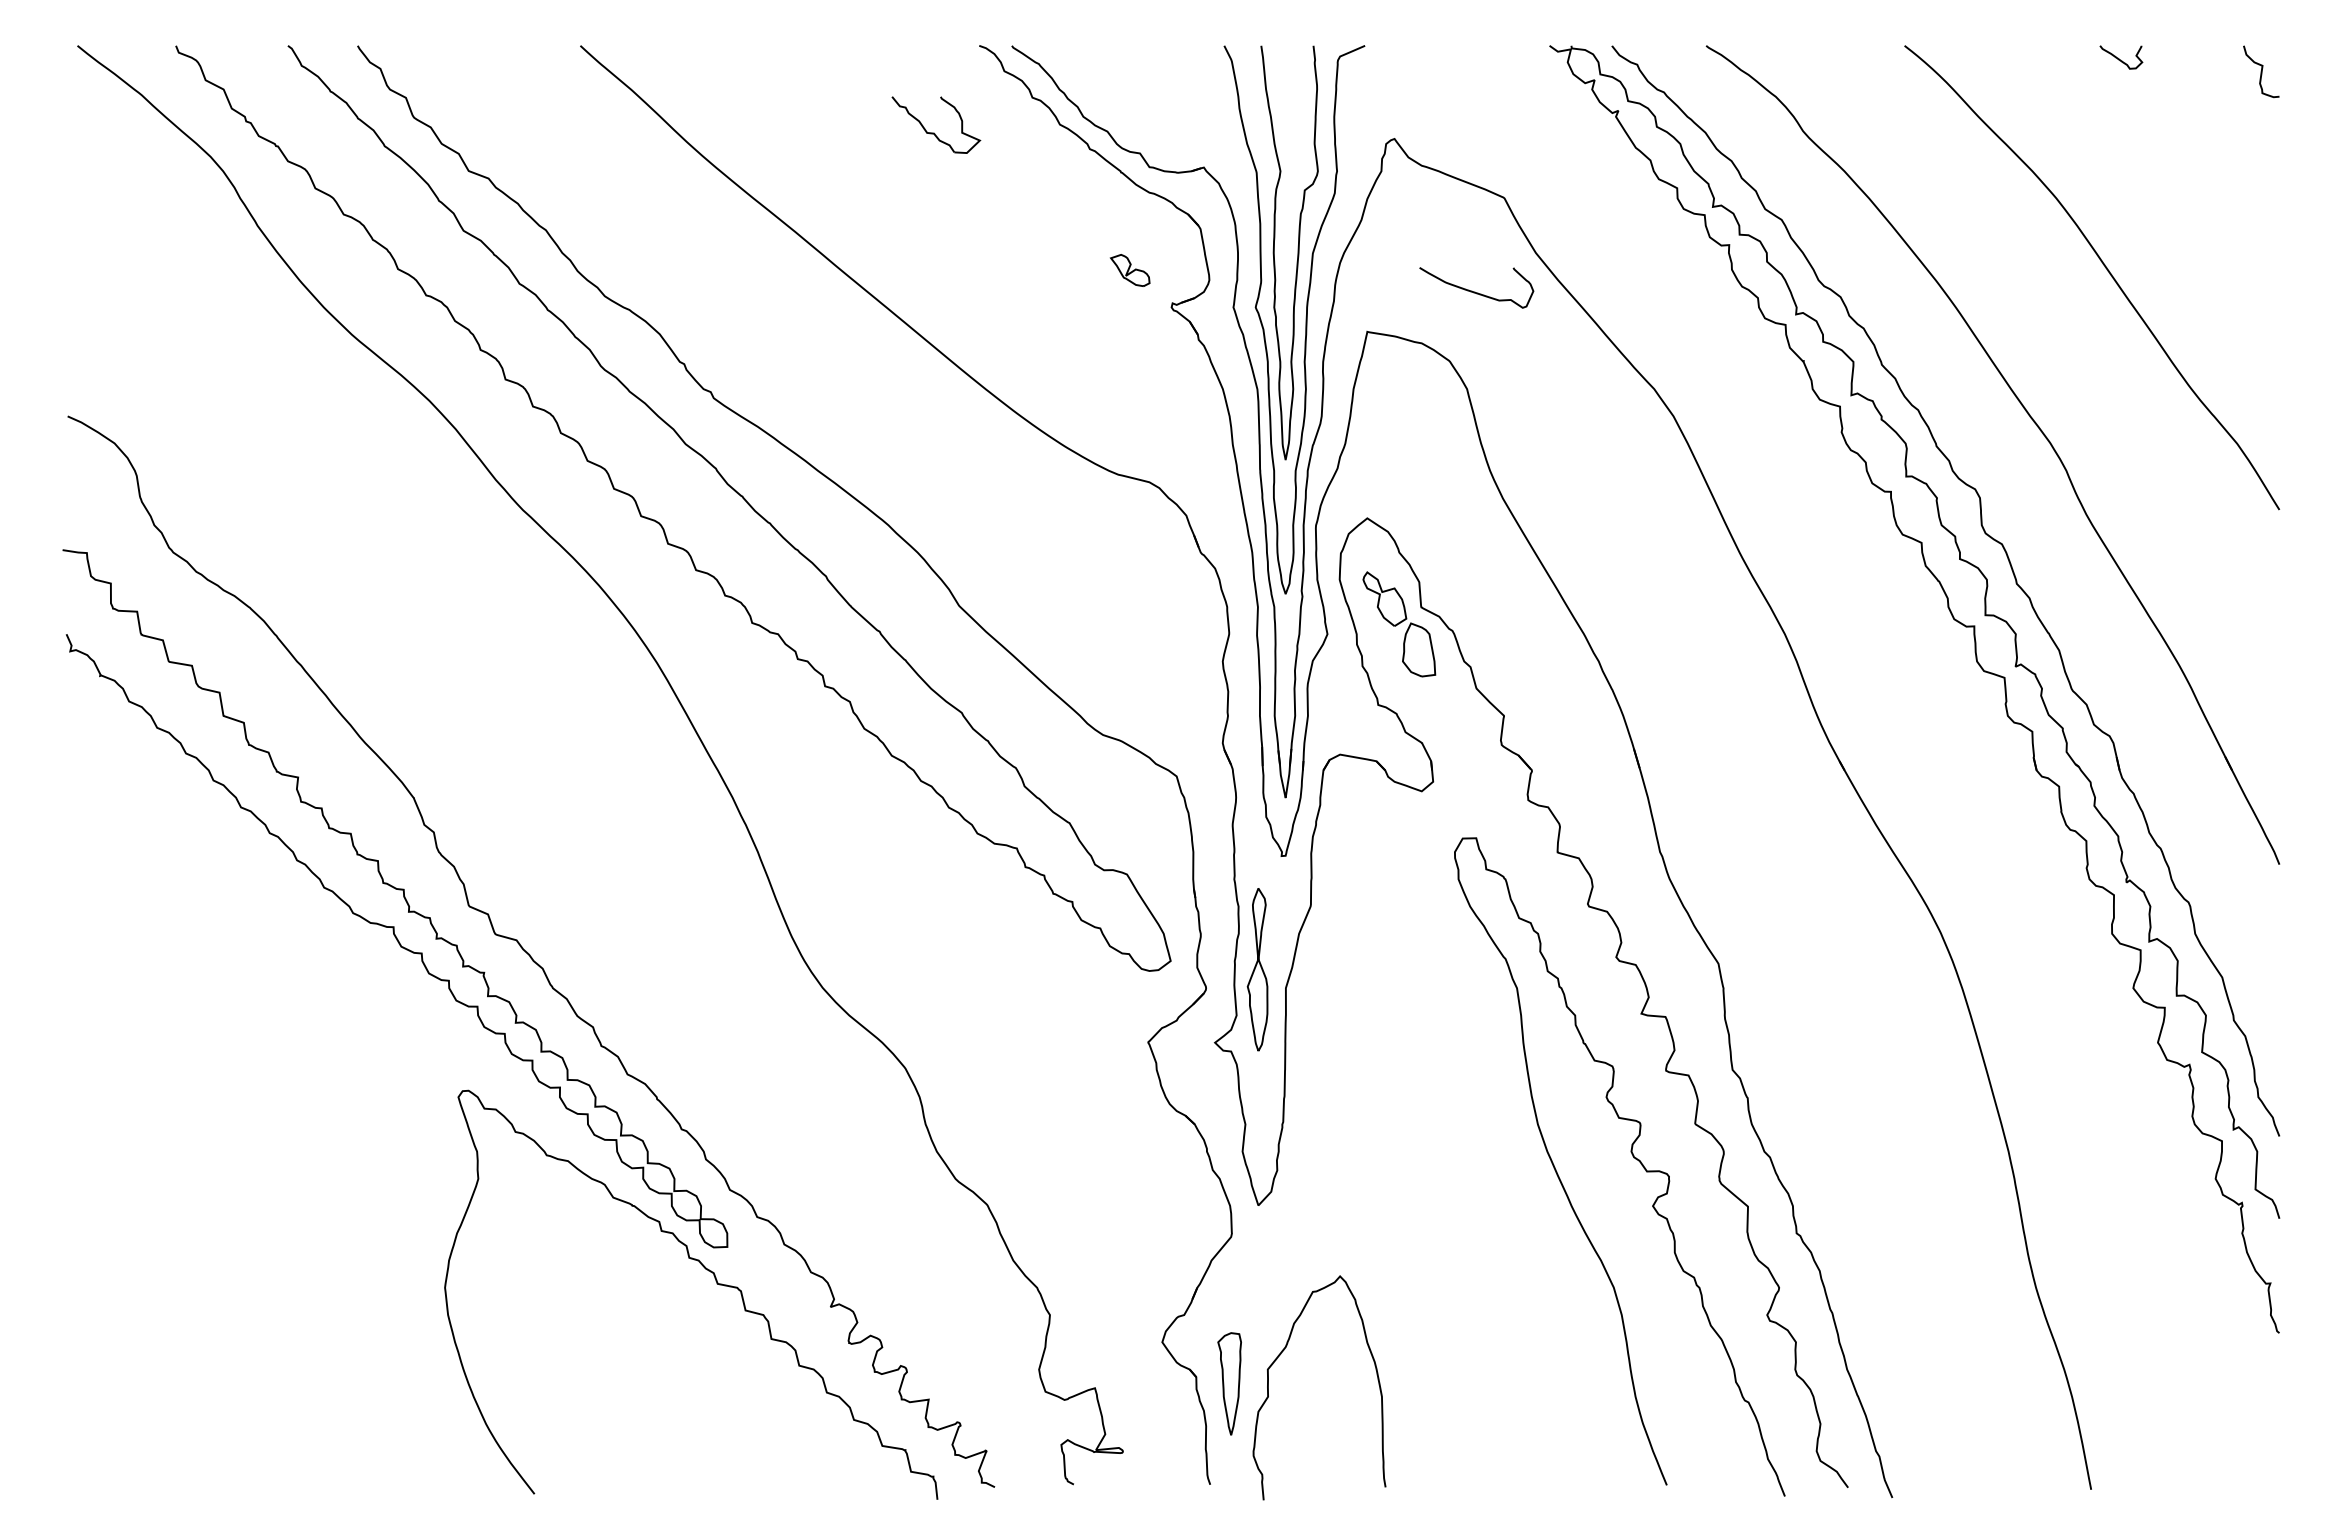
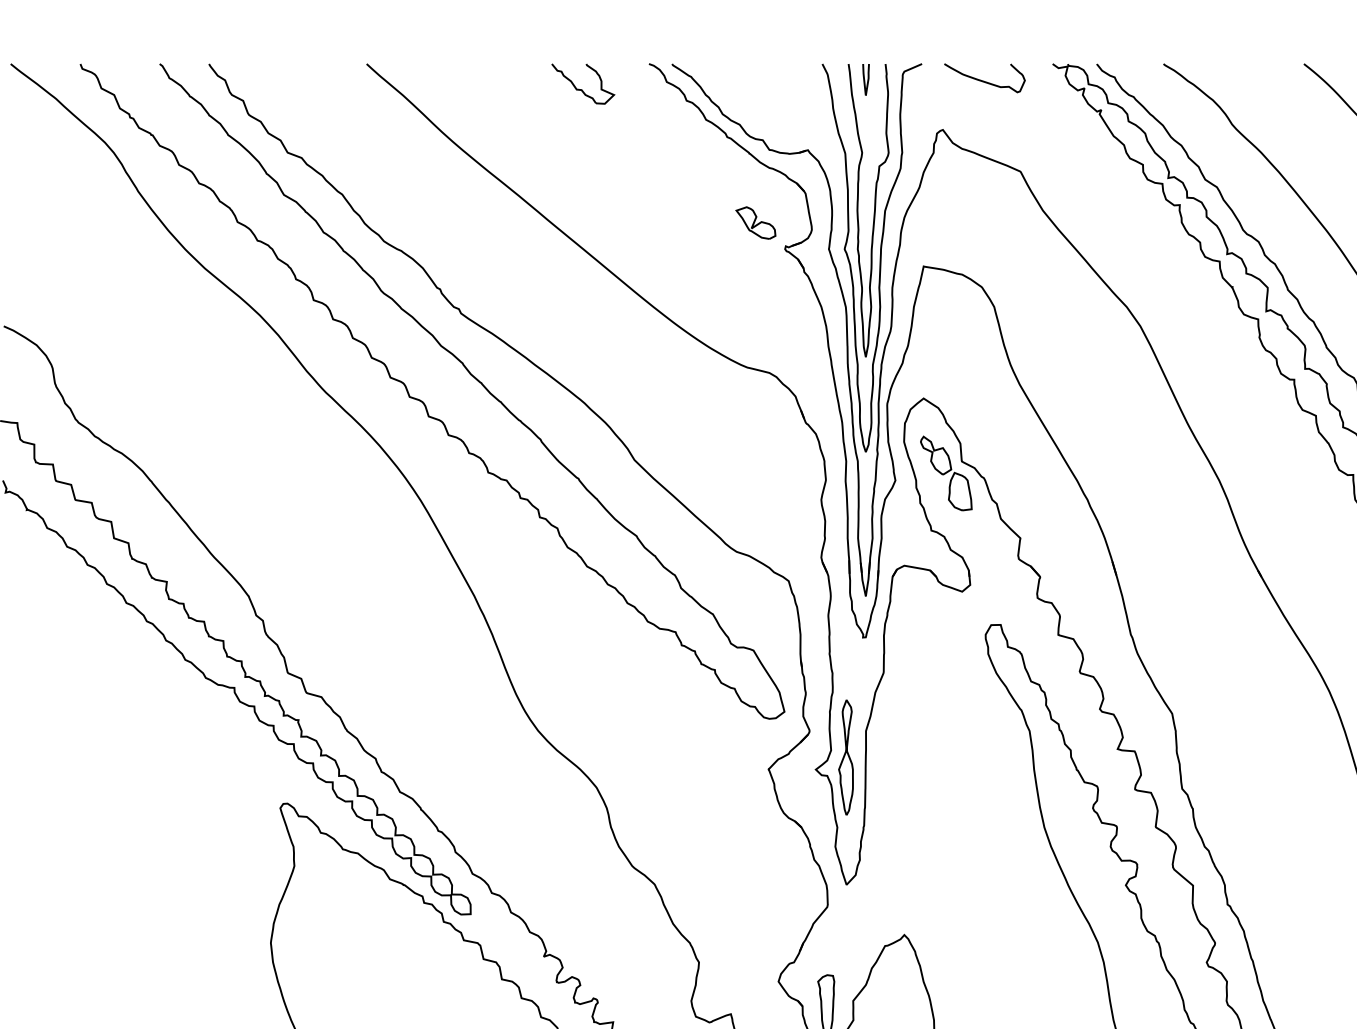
curve: (1284, 67) -> (865, 79), added
part: (934, 132) -> (581, 89), moved
part: (1129, 270) -> (755, 223), size x1.43
curve: (1475, 291) -> (983, 80), moved
part: (1257, 969) -> (845, 757), moved

